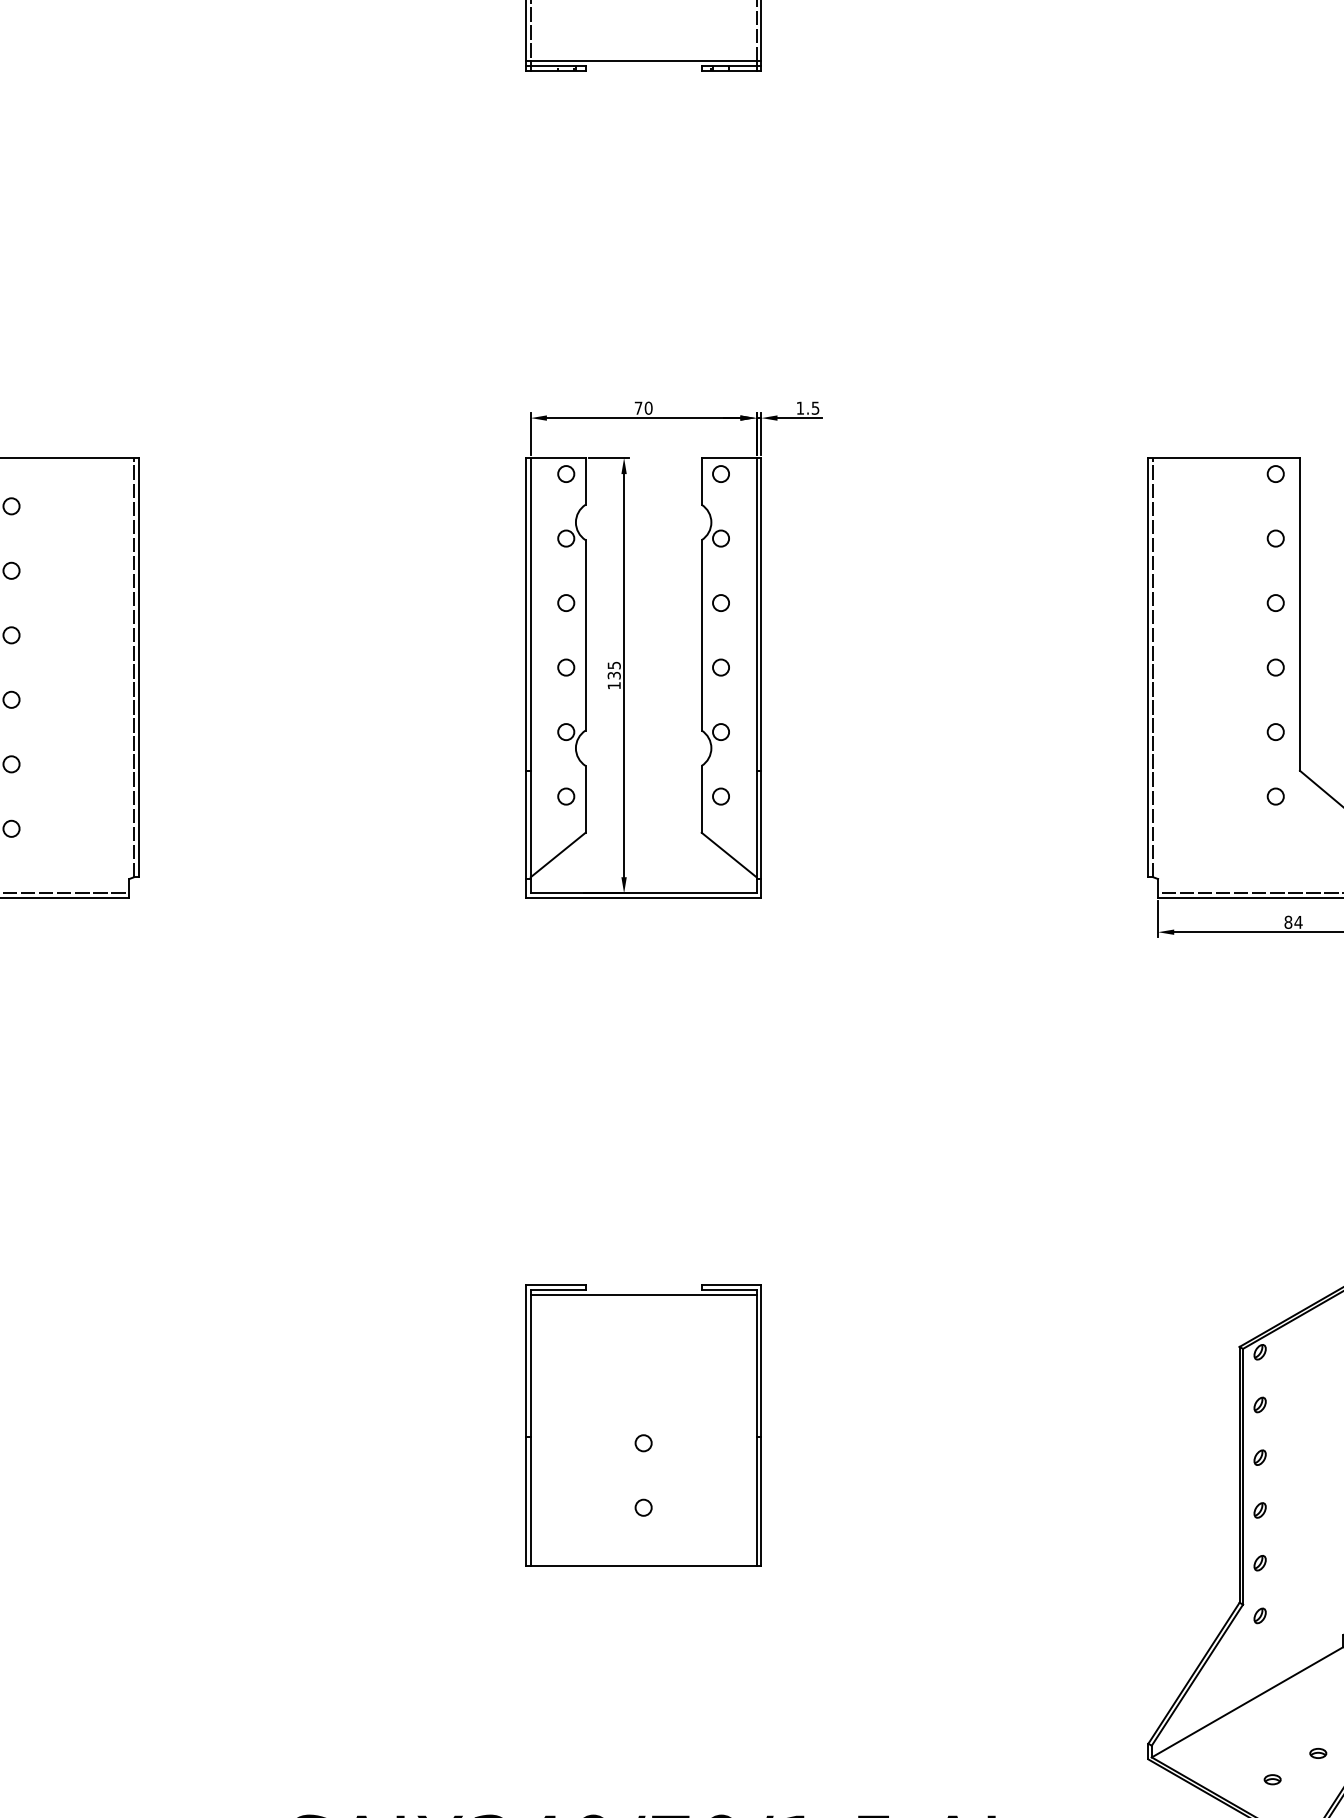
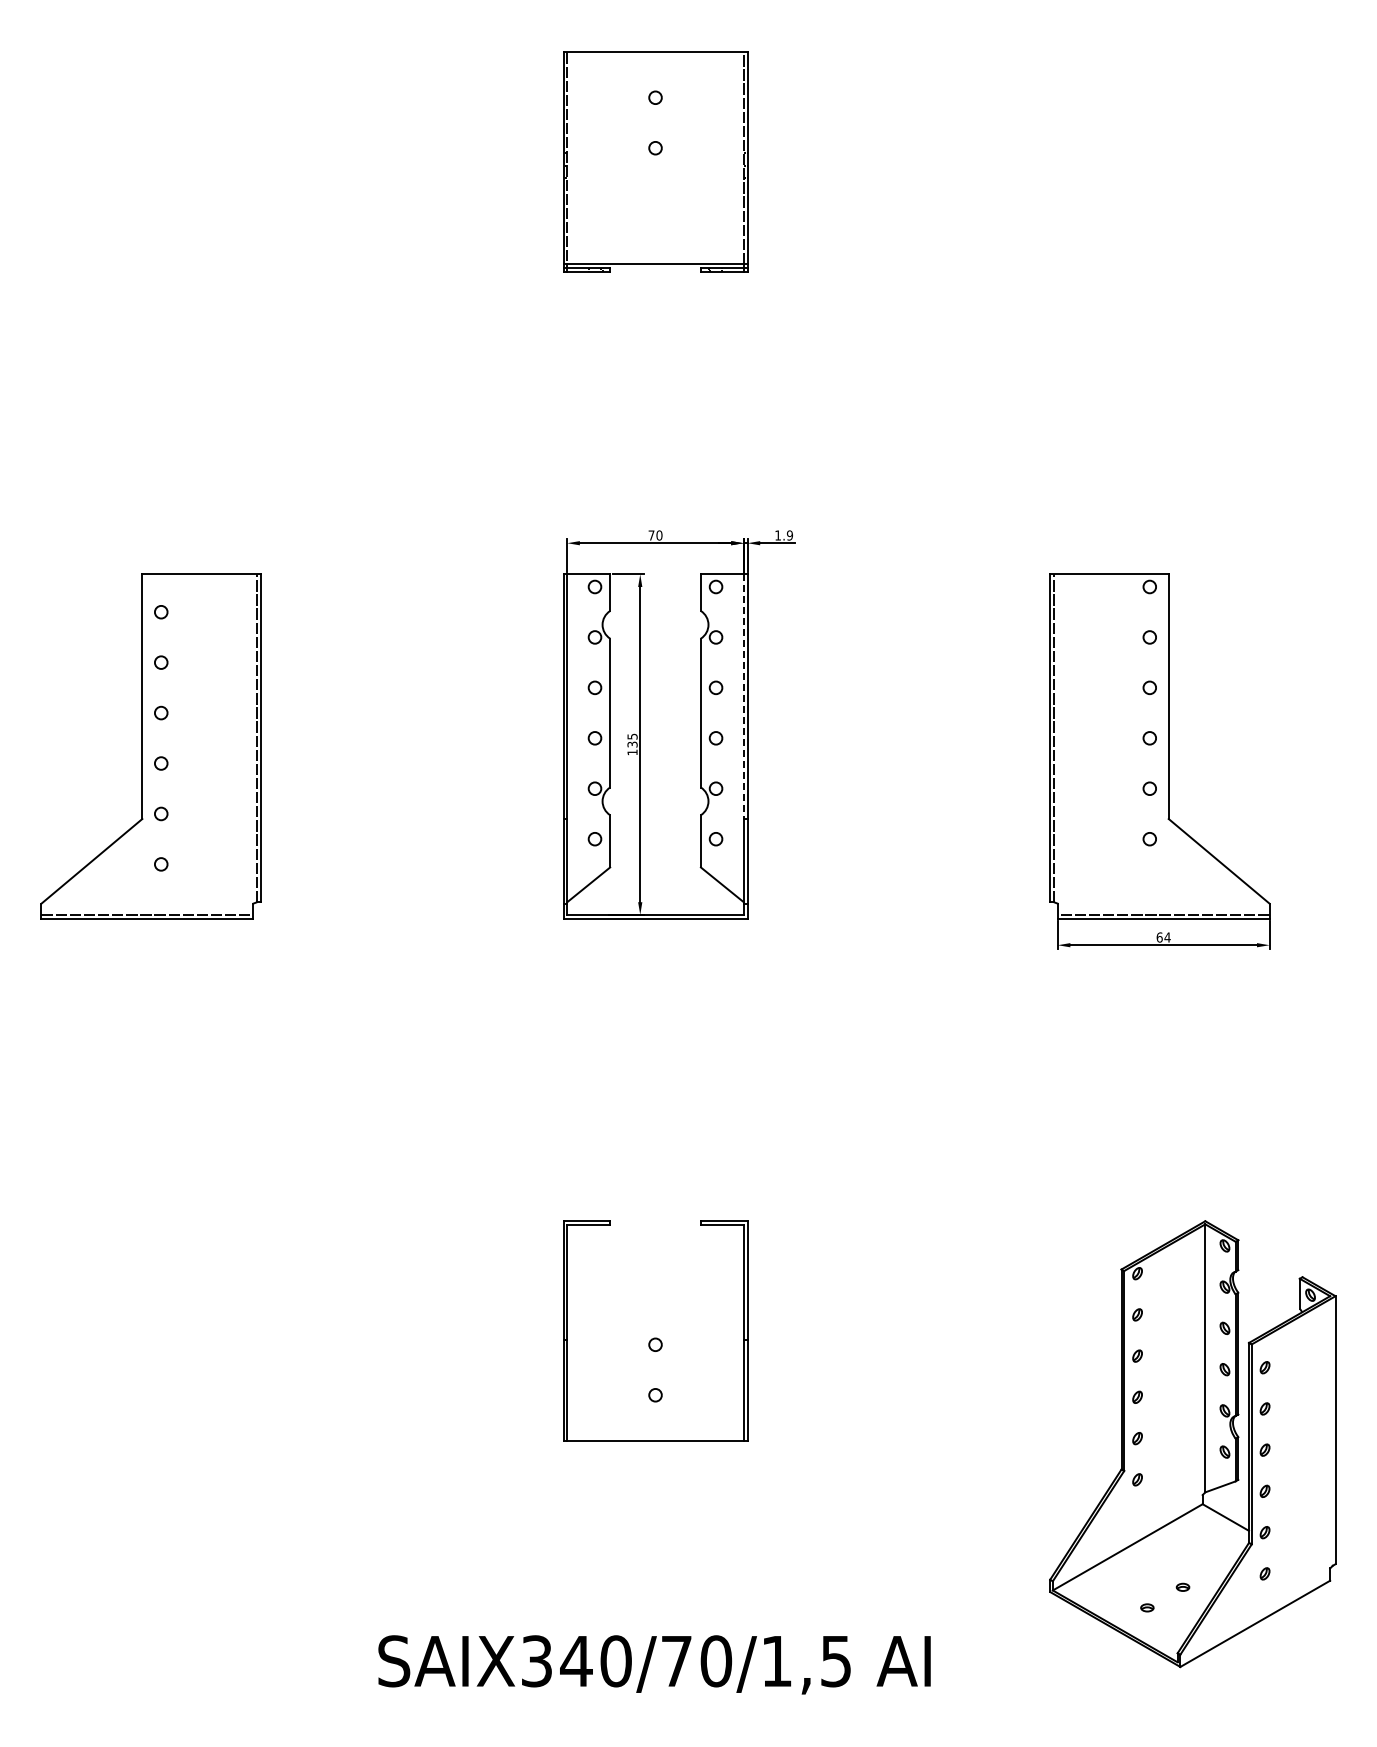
text: (814, 408) -> (789, 535), 1.5 -> 1.9
line: (756, 615) -> (743, 697), solid -> dashed
text: (1288, 922) -> (1159, 937), 84 -> 64
line: (643, 1294) -> (655, 1228), removed

